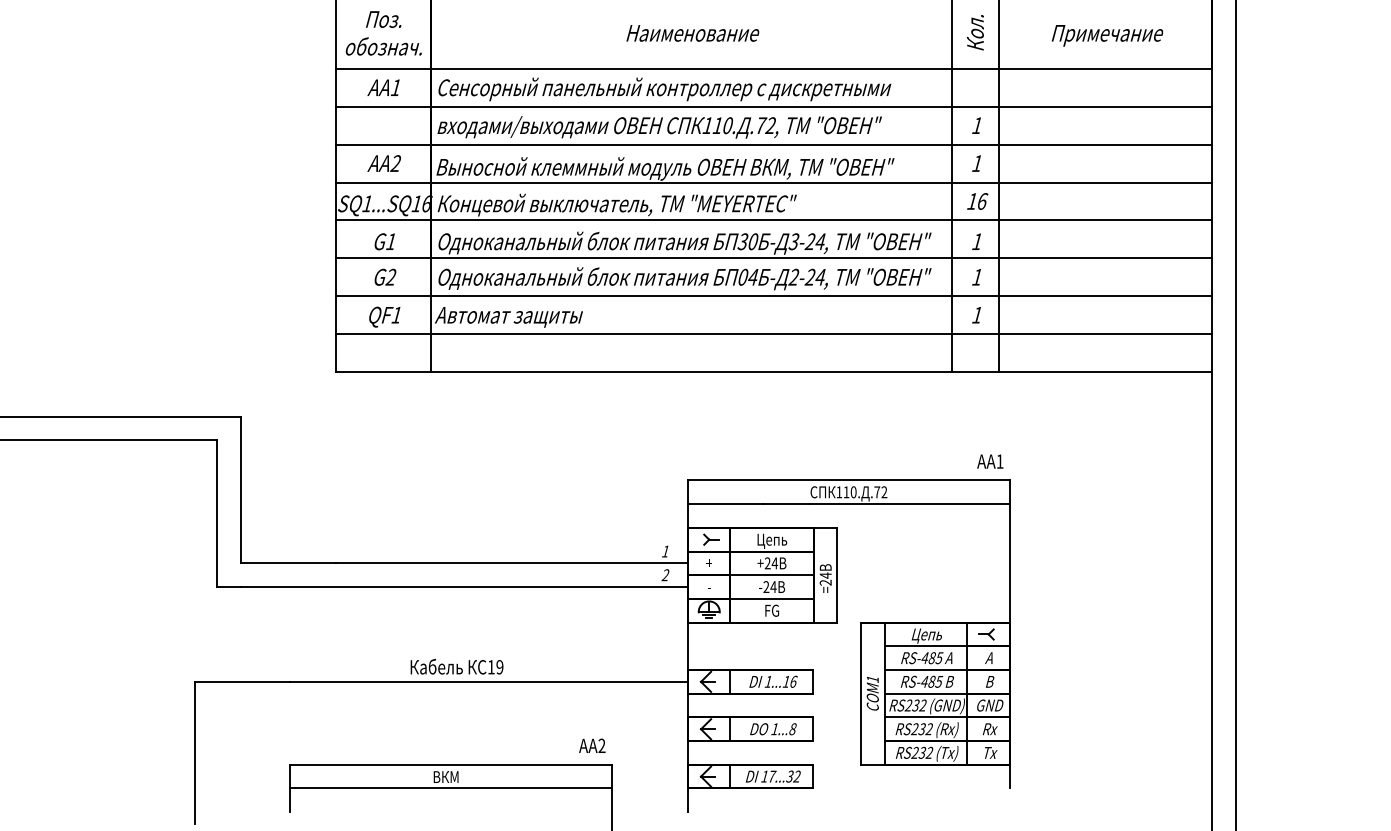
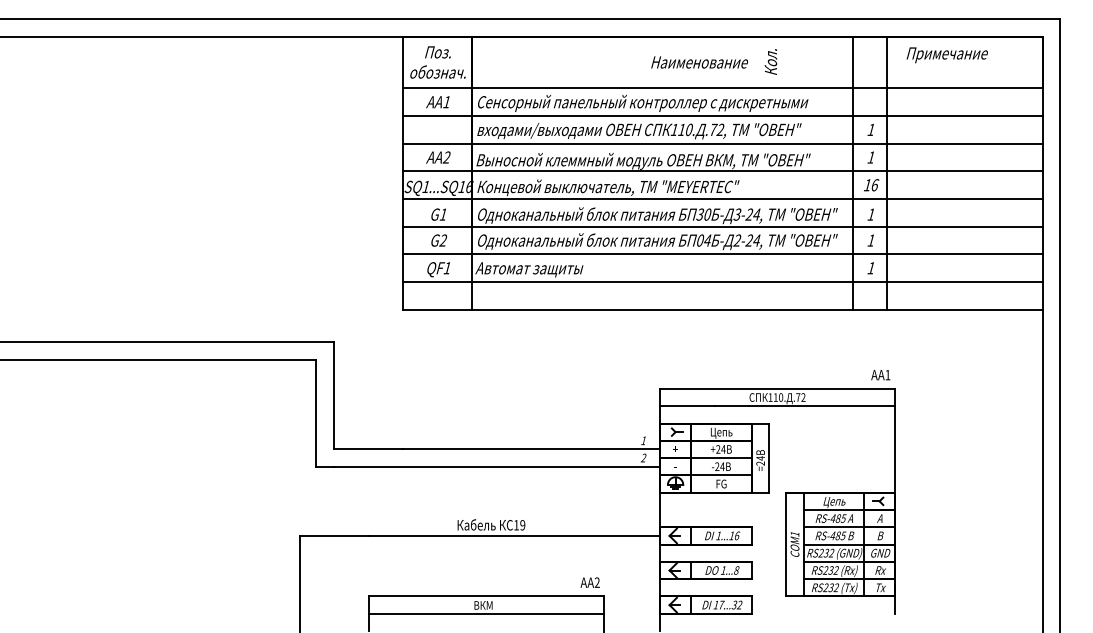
text: (974, 31) -> (770, 61), moved
text: (692, 33) -> (699, 62), moved
text: (1106, 36) -> (946, 55), moved

